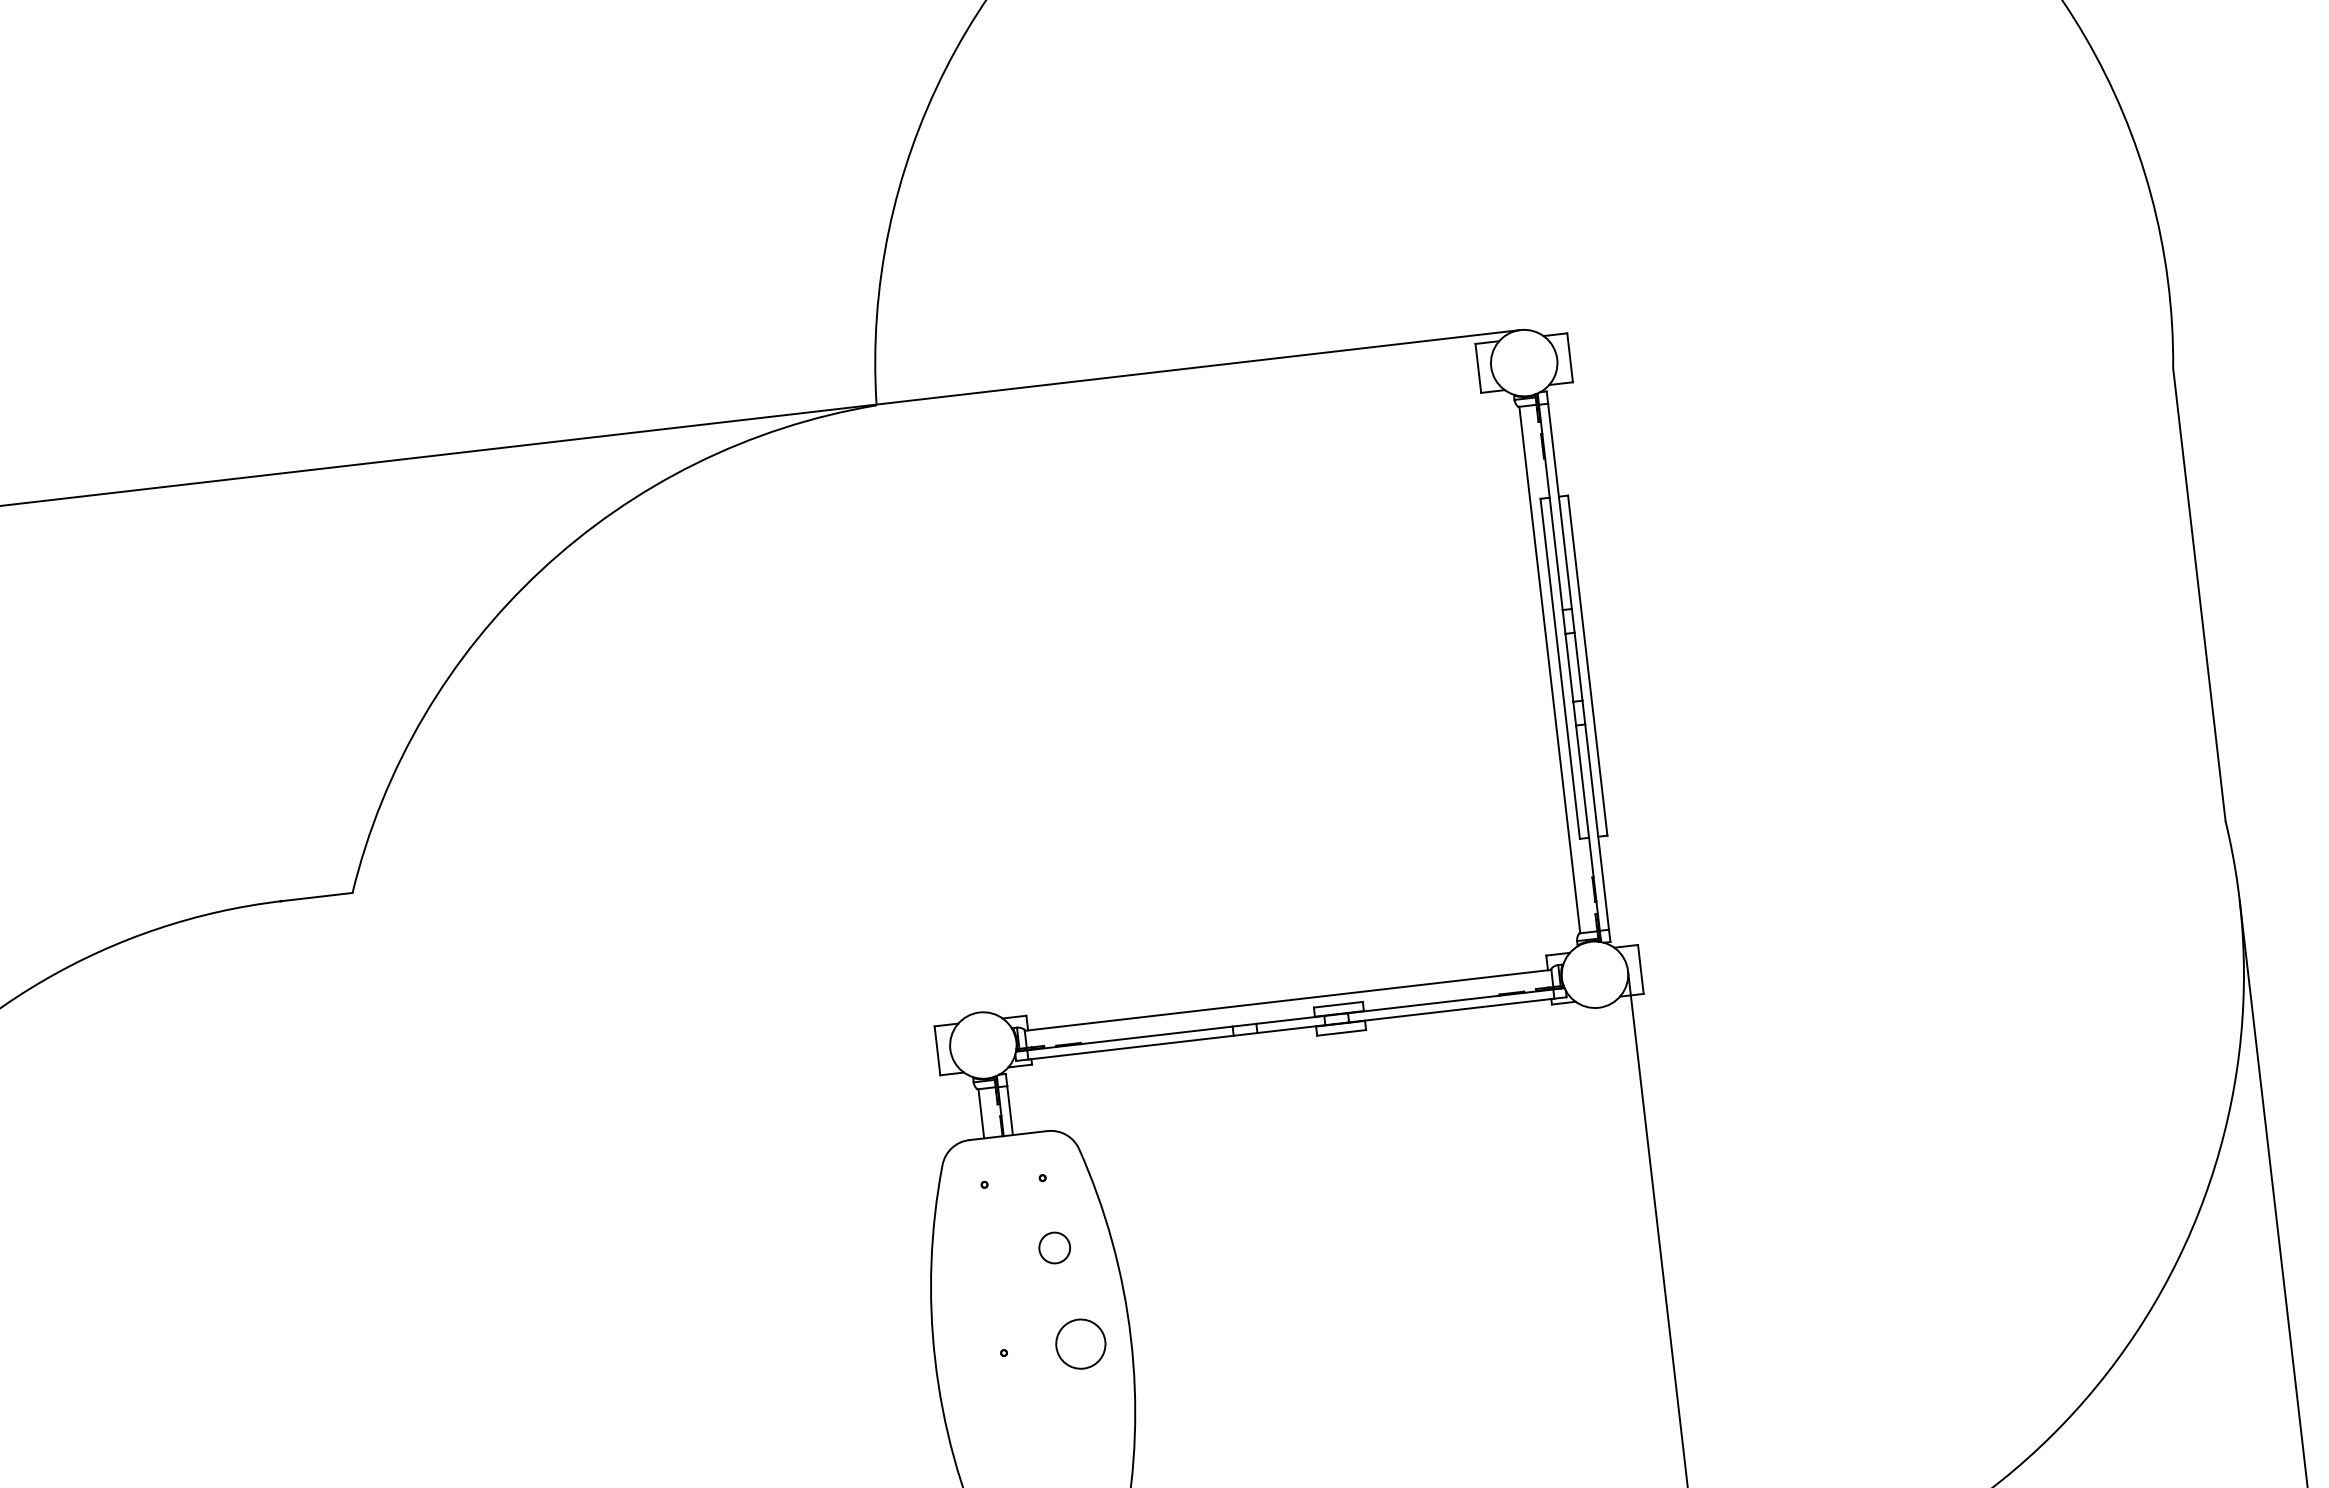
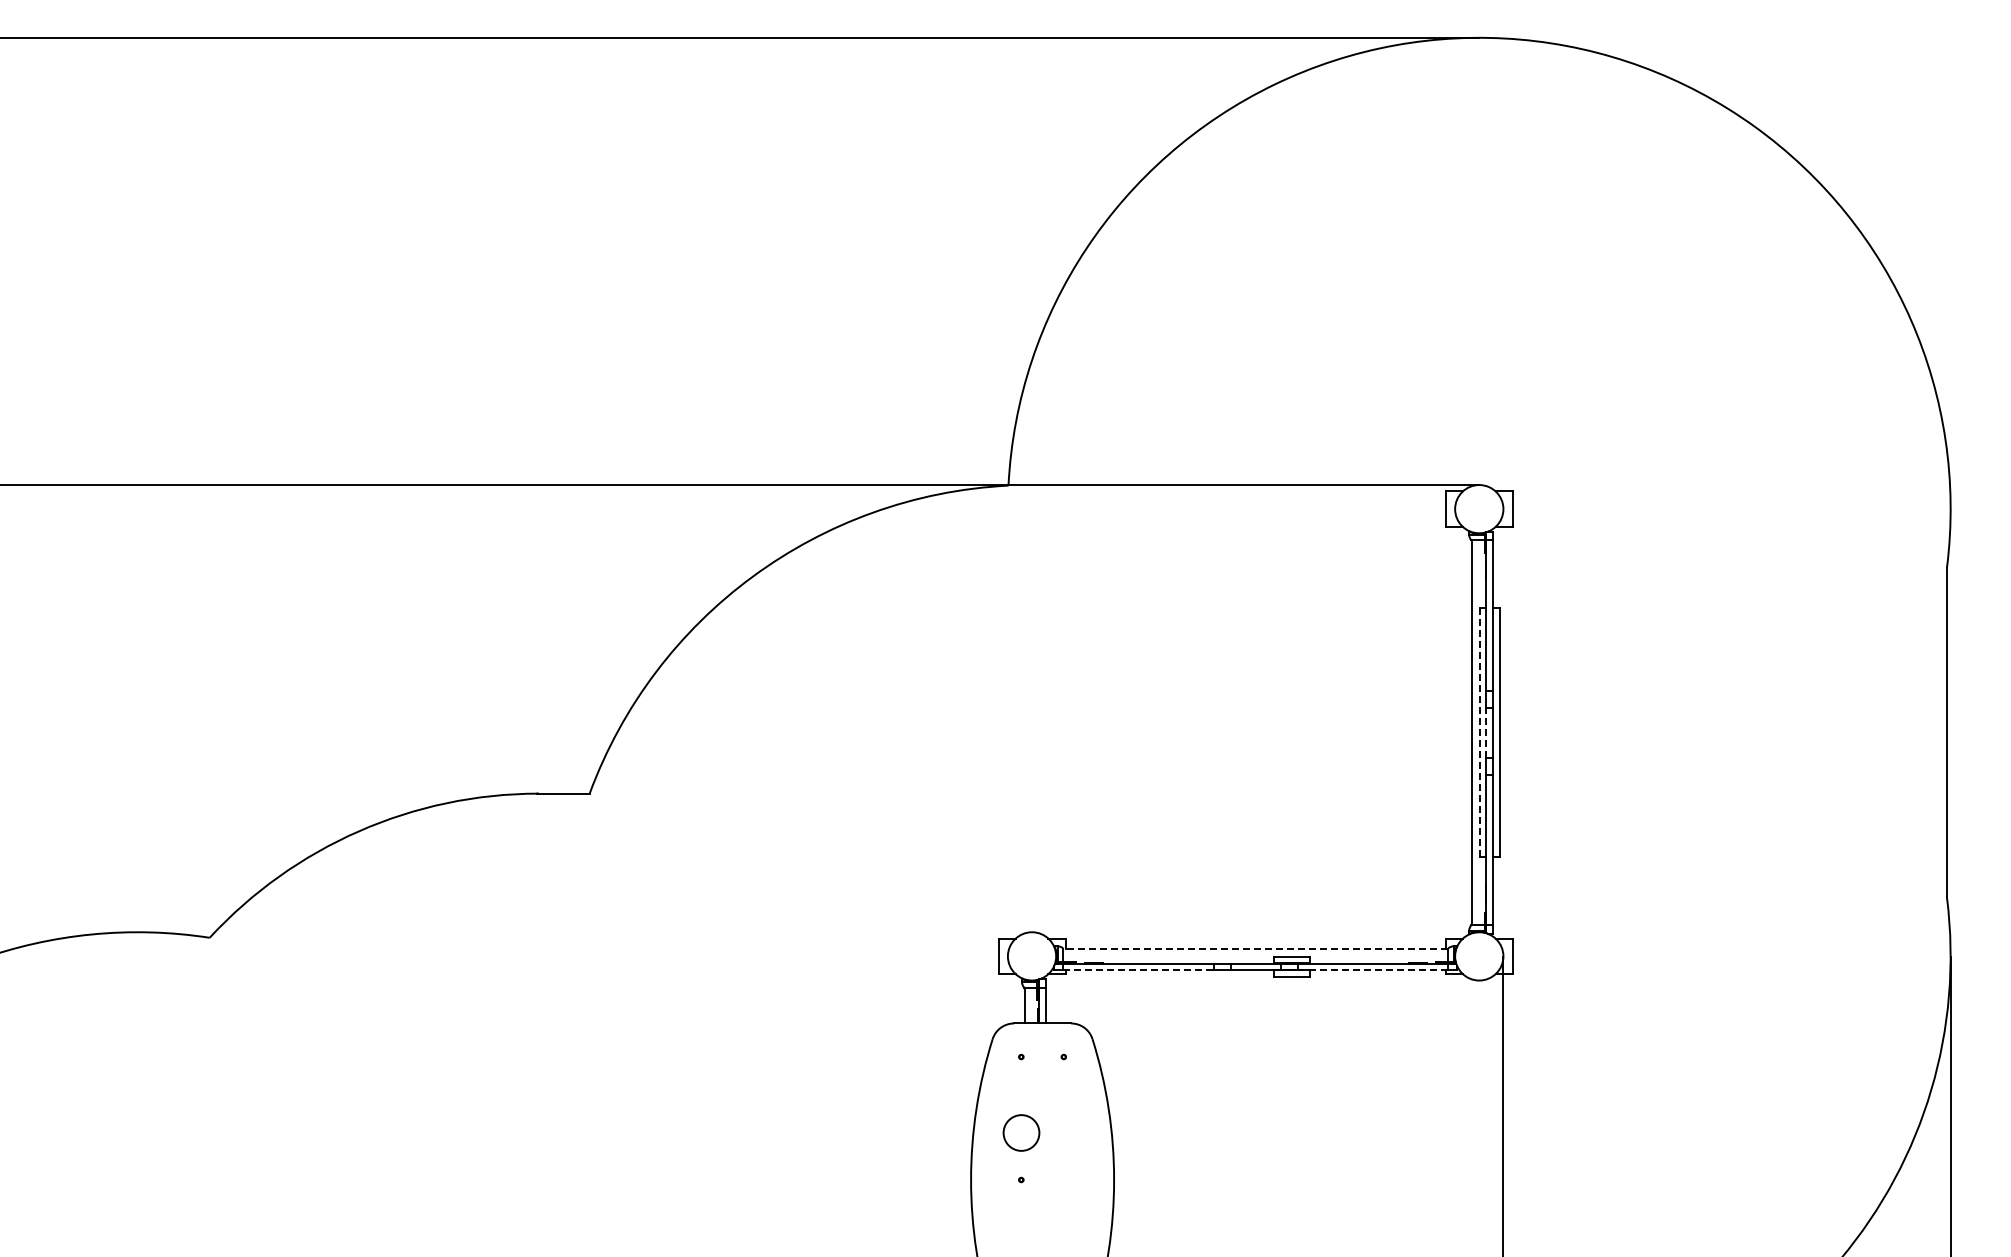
line: (1569, 667) -> (1486, 732), solid -> dashed
line: (1559, 668) -> (1479, 732), solid -> dashed
line: (1287, 1000) -> (1255, 949), solid -> dashed
line: (1452, 1010) -> (1373, 970), solid -> dashed
line: (1131, 1047) -> (1138, 970), solid -> dashed
circle: (1054, 1248) -> (1066, 1108), removed
circle: (1080, 1343) -> (1021, 1132), moved

